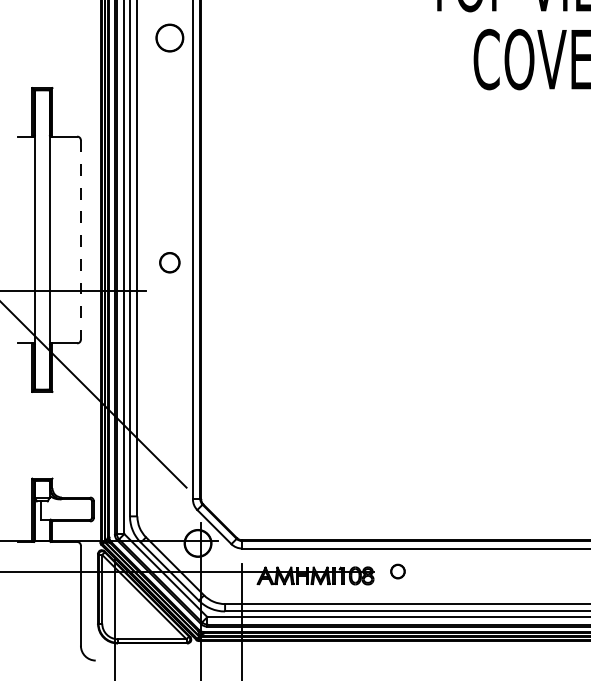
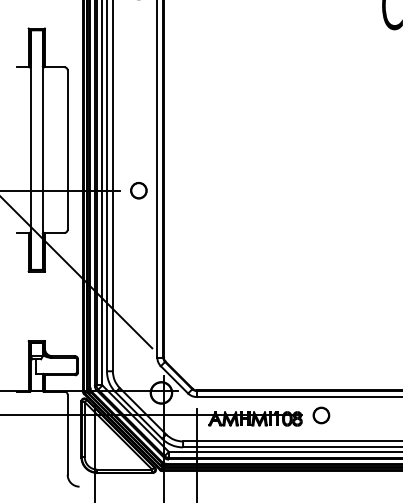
line: (80, 240) -> (67, 150), dashed -> solid
circle: (169, 262) -> (138, 190), moved
part: (397, 571) -> (321, 415), size x1.43

